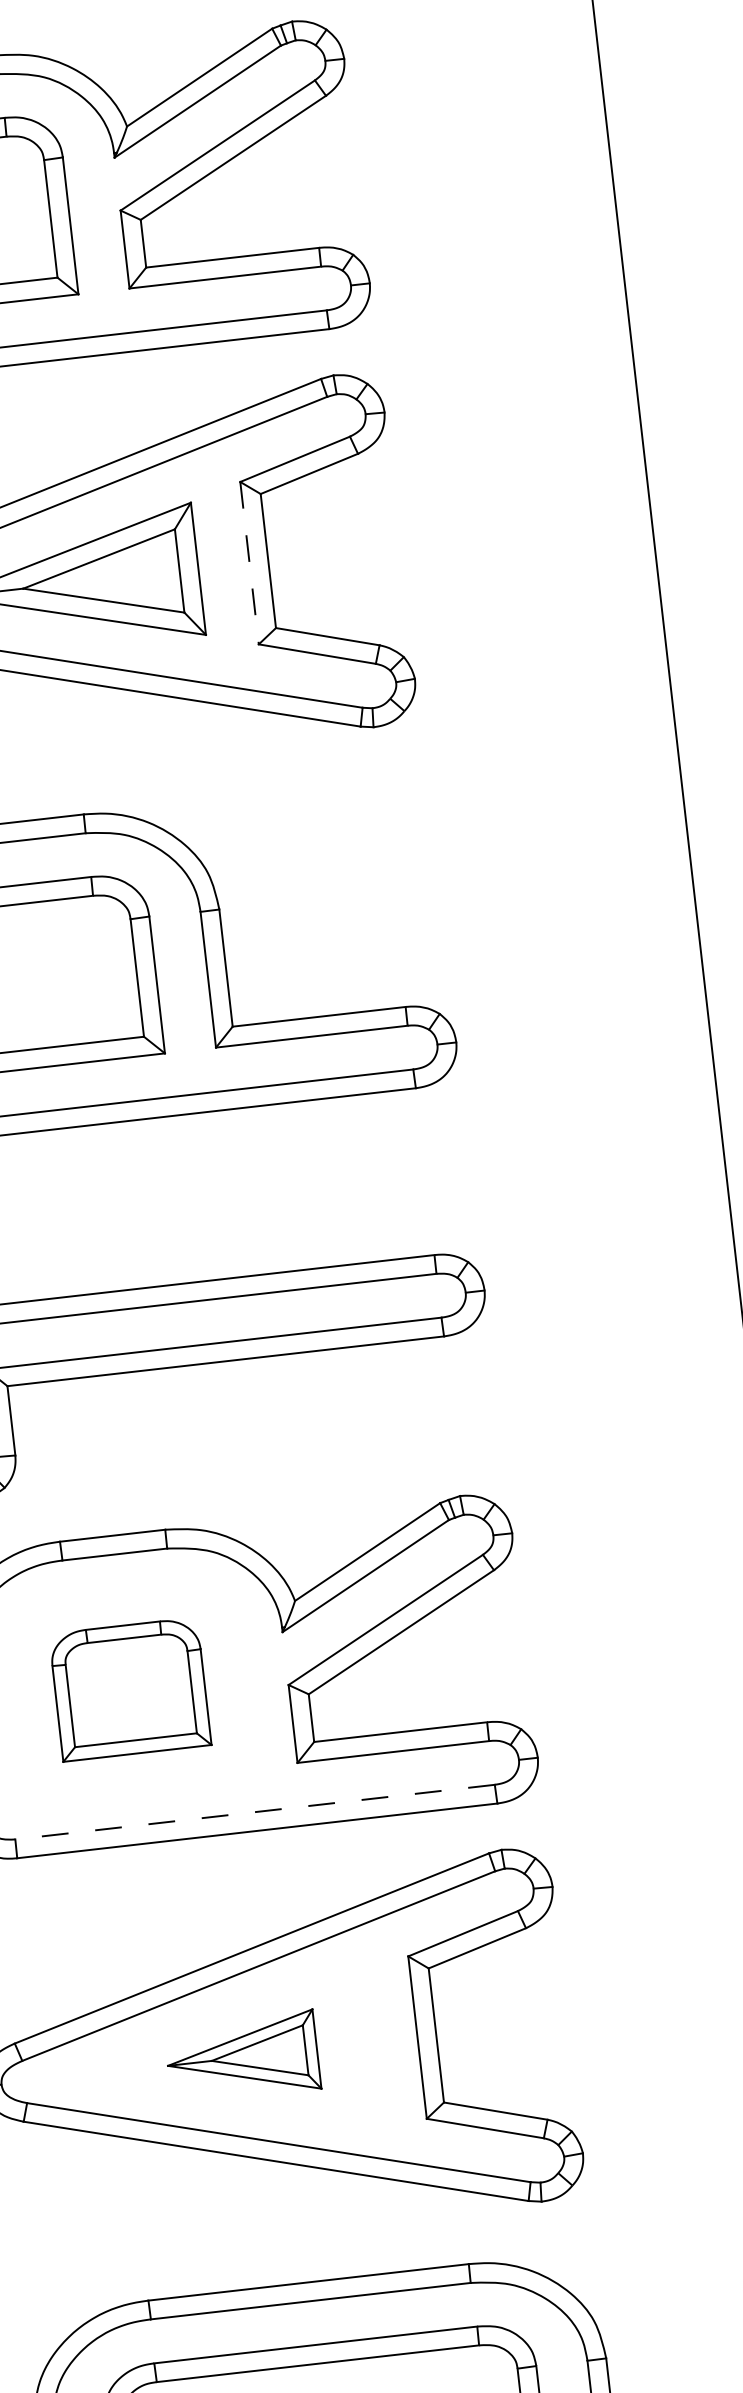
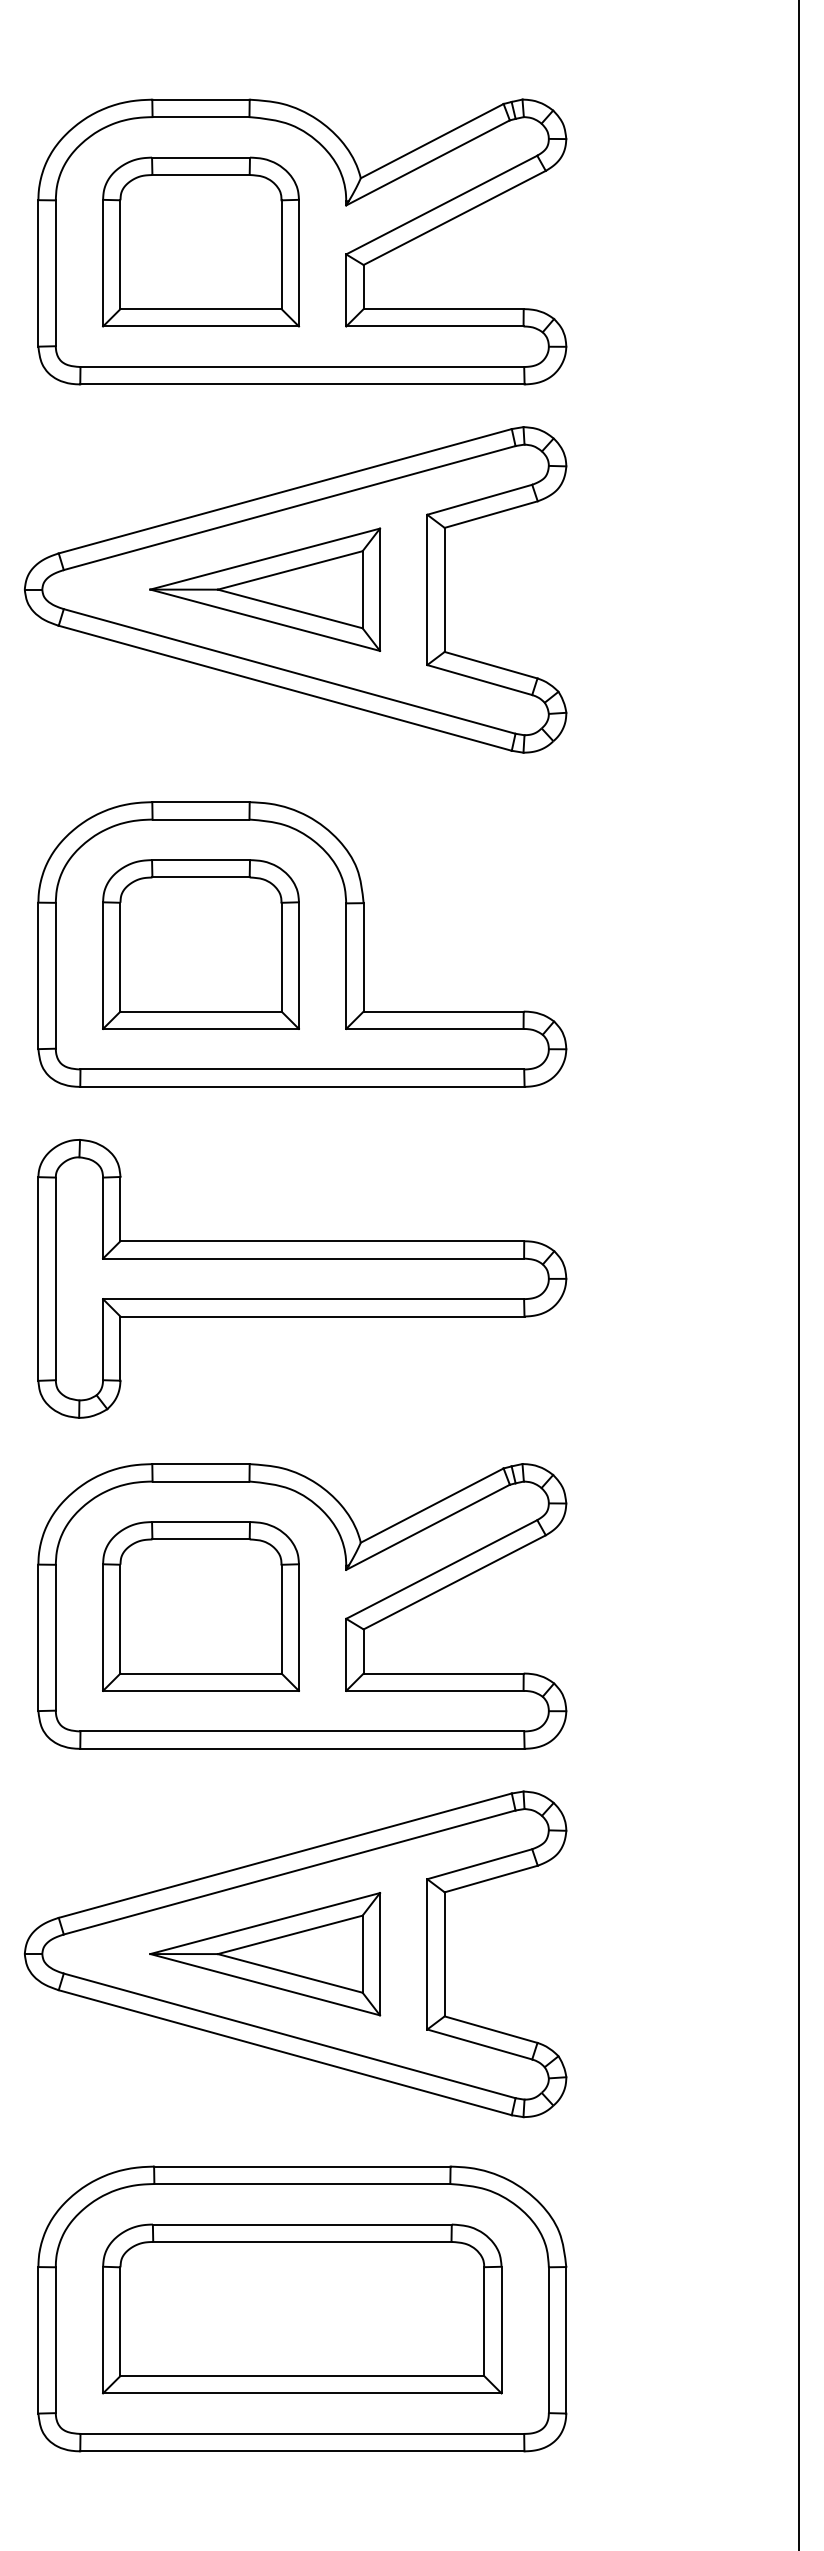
line: (249, 563) -> (427, 590), dashed -> solid
part: (129, 1689) -> (200, 1606), size x1.43
line: (255, 1812) -> (302, 1731), dashed -> solid
part: (242, 2057) -> (265, 1954), size x1.67

